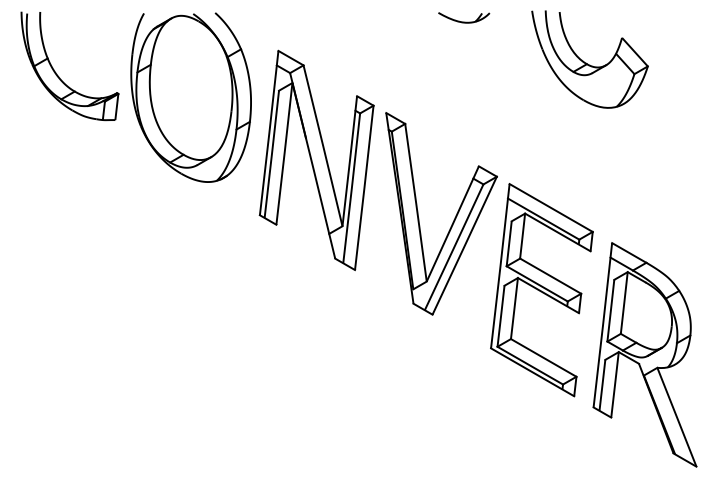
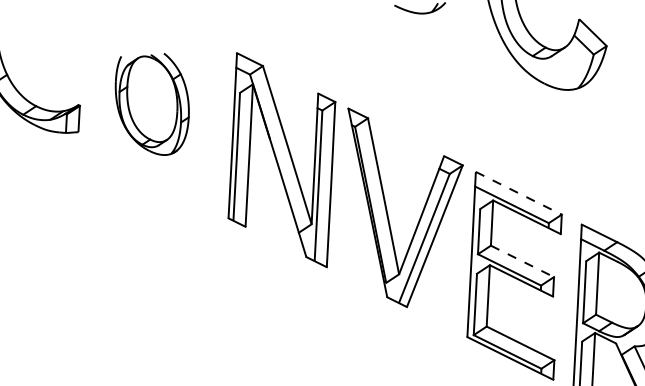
part: (190, 97) -> (152, 105), size x0.6
line: (551, 207) -> (519, 192), solid -> dashed
line: (551, 276) -> (523, 261), solid -> dashed

